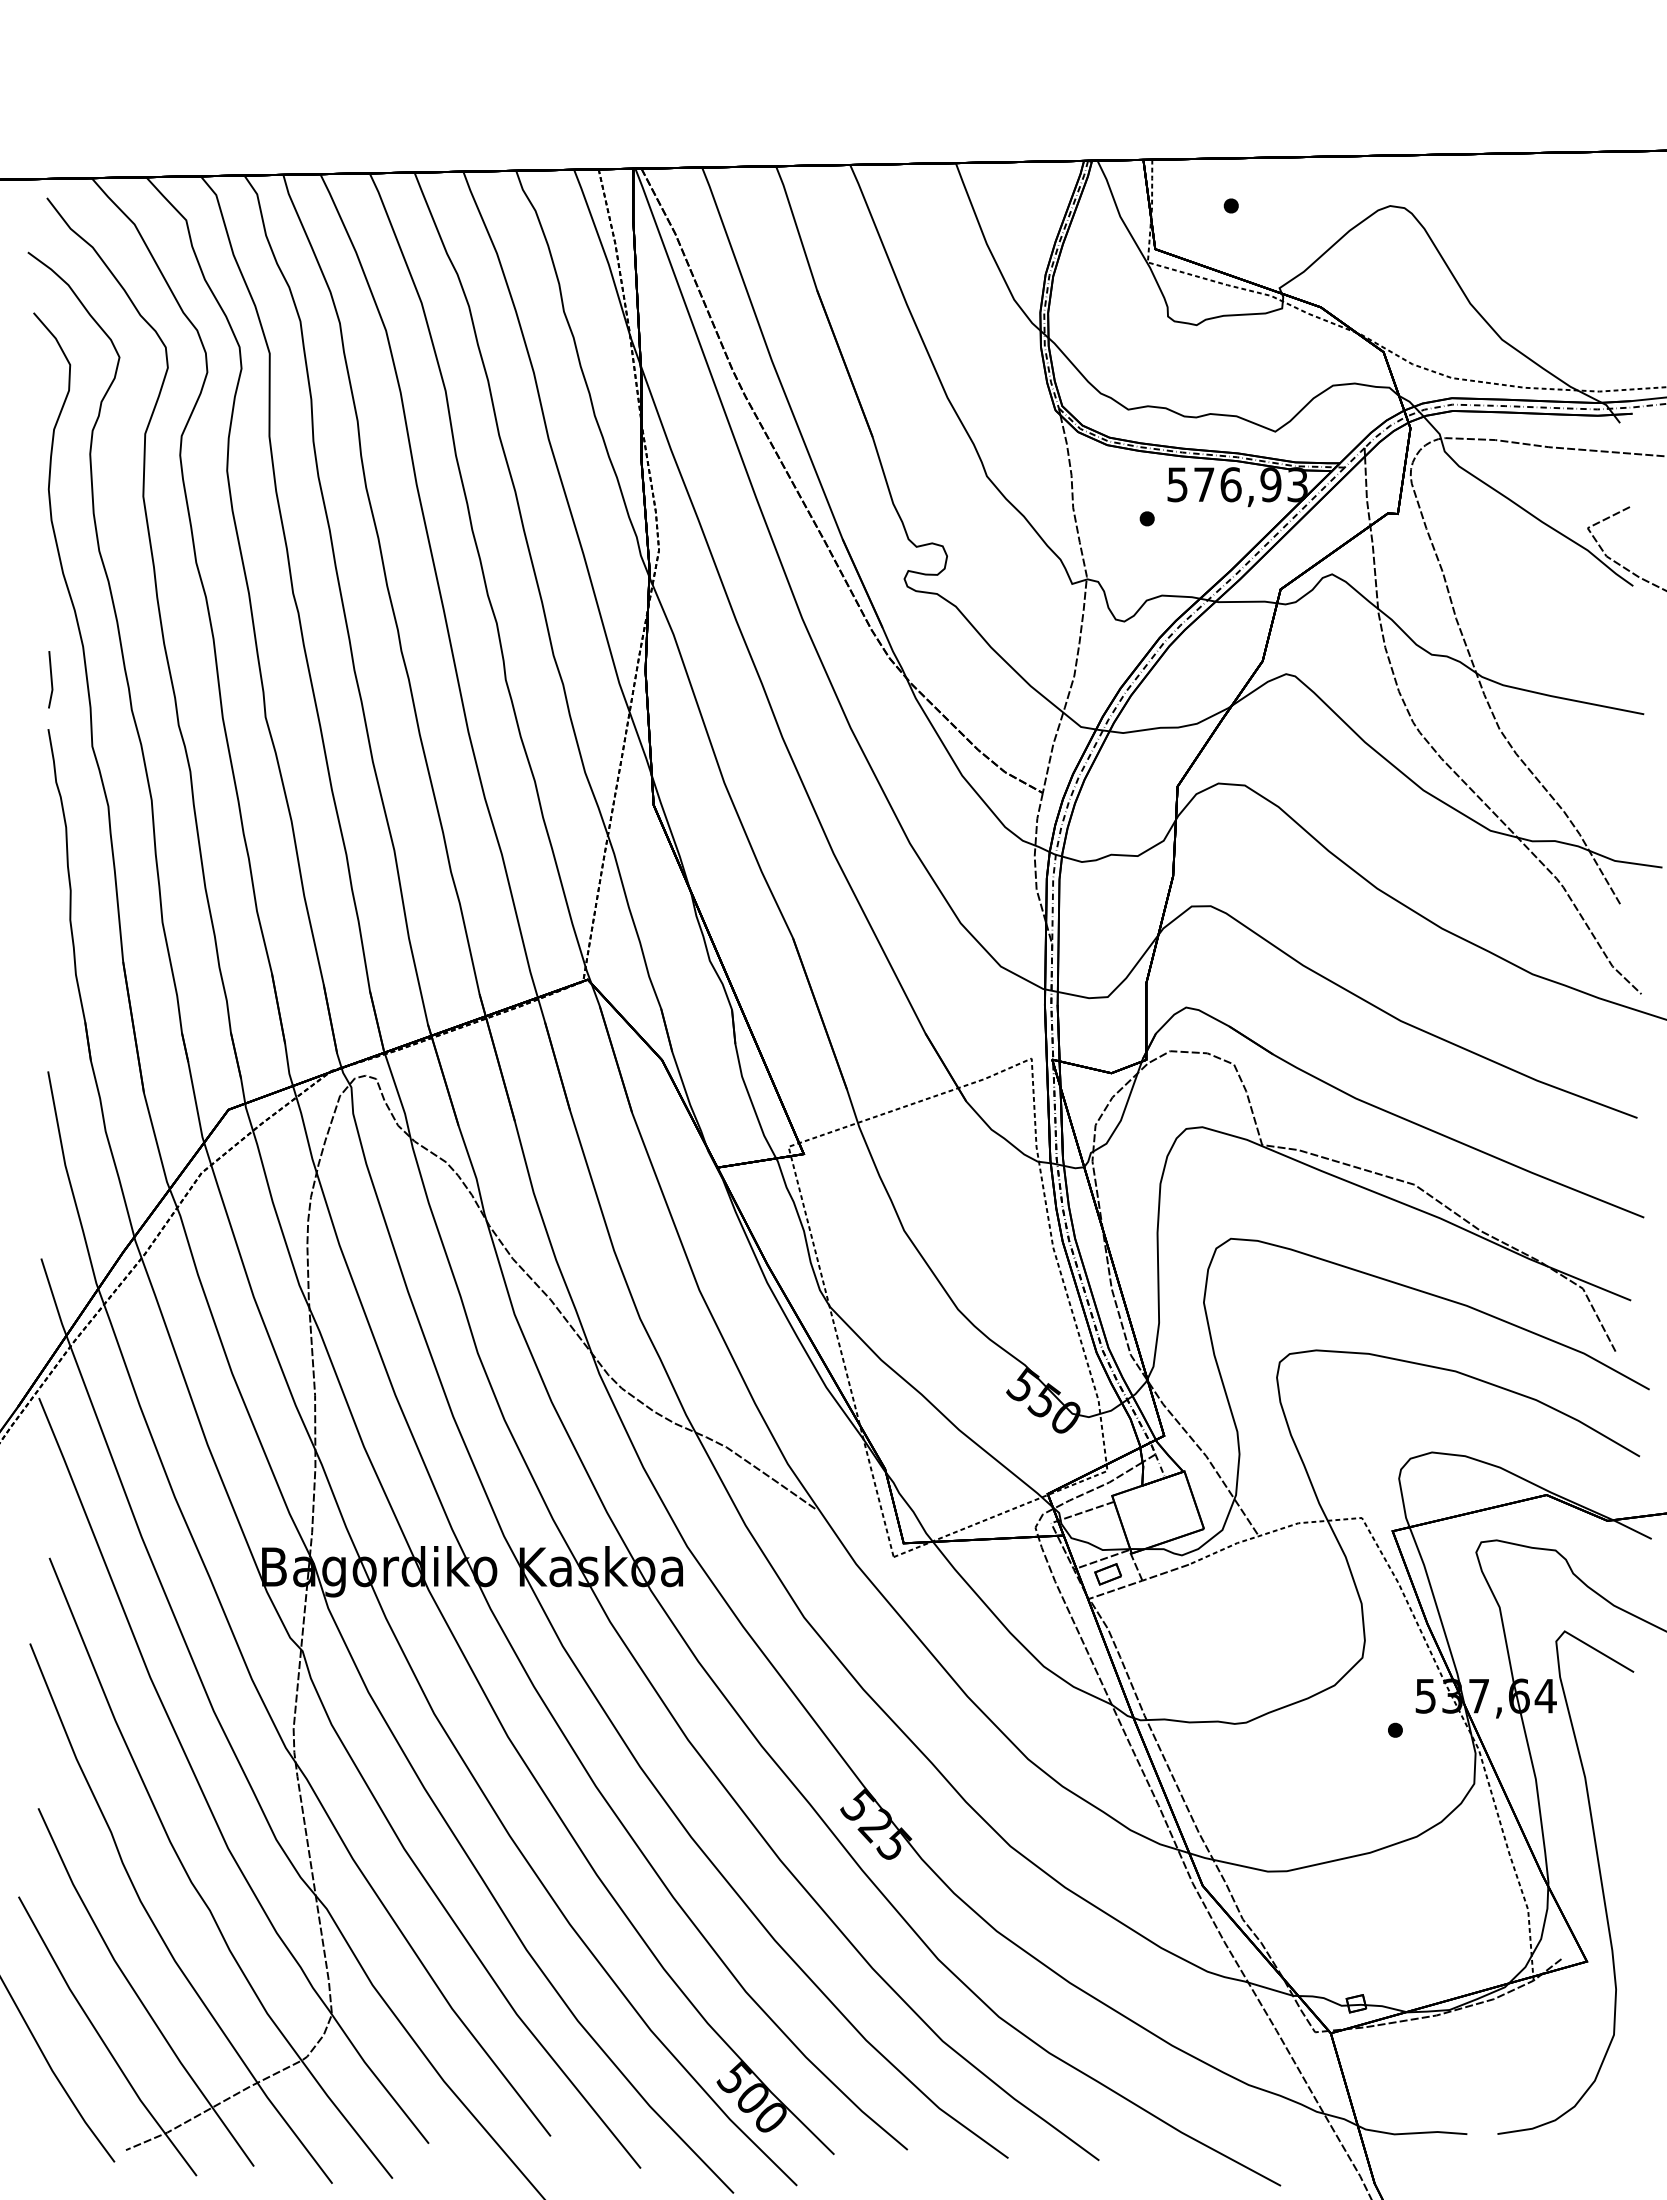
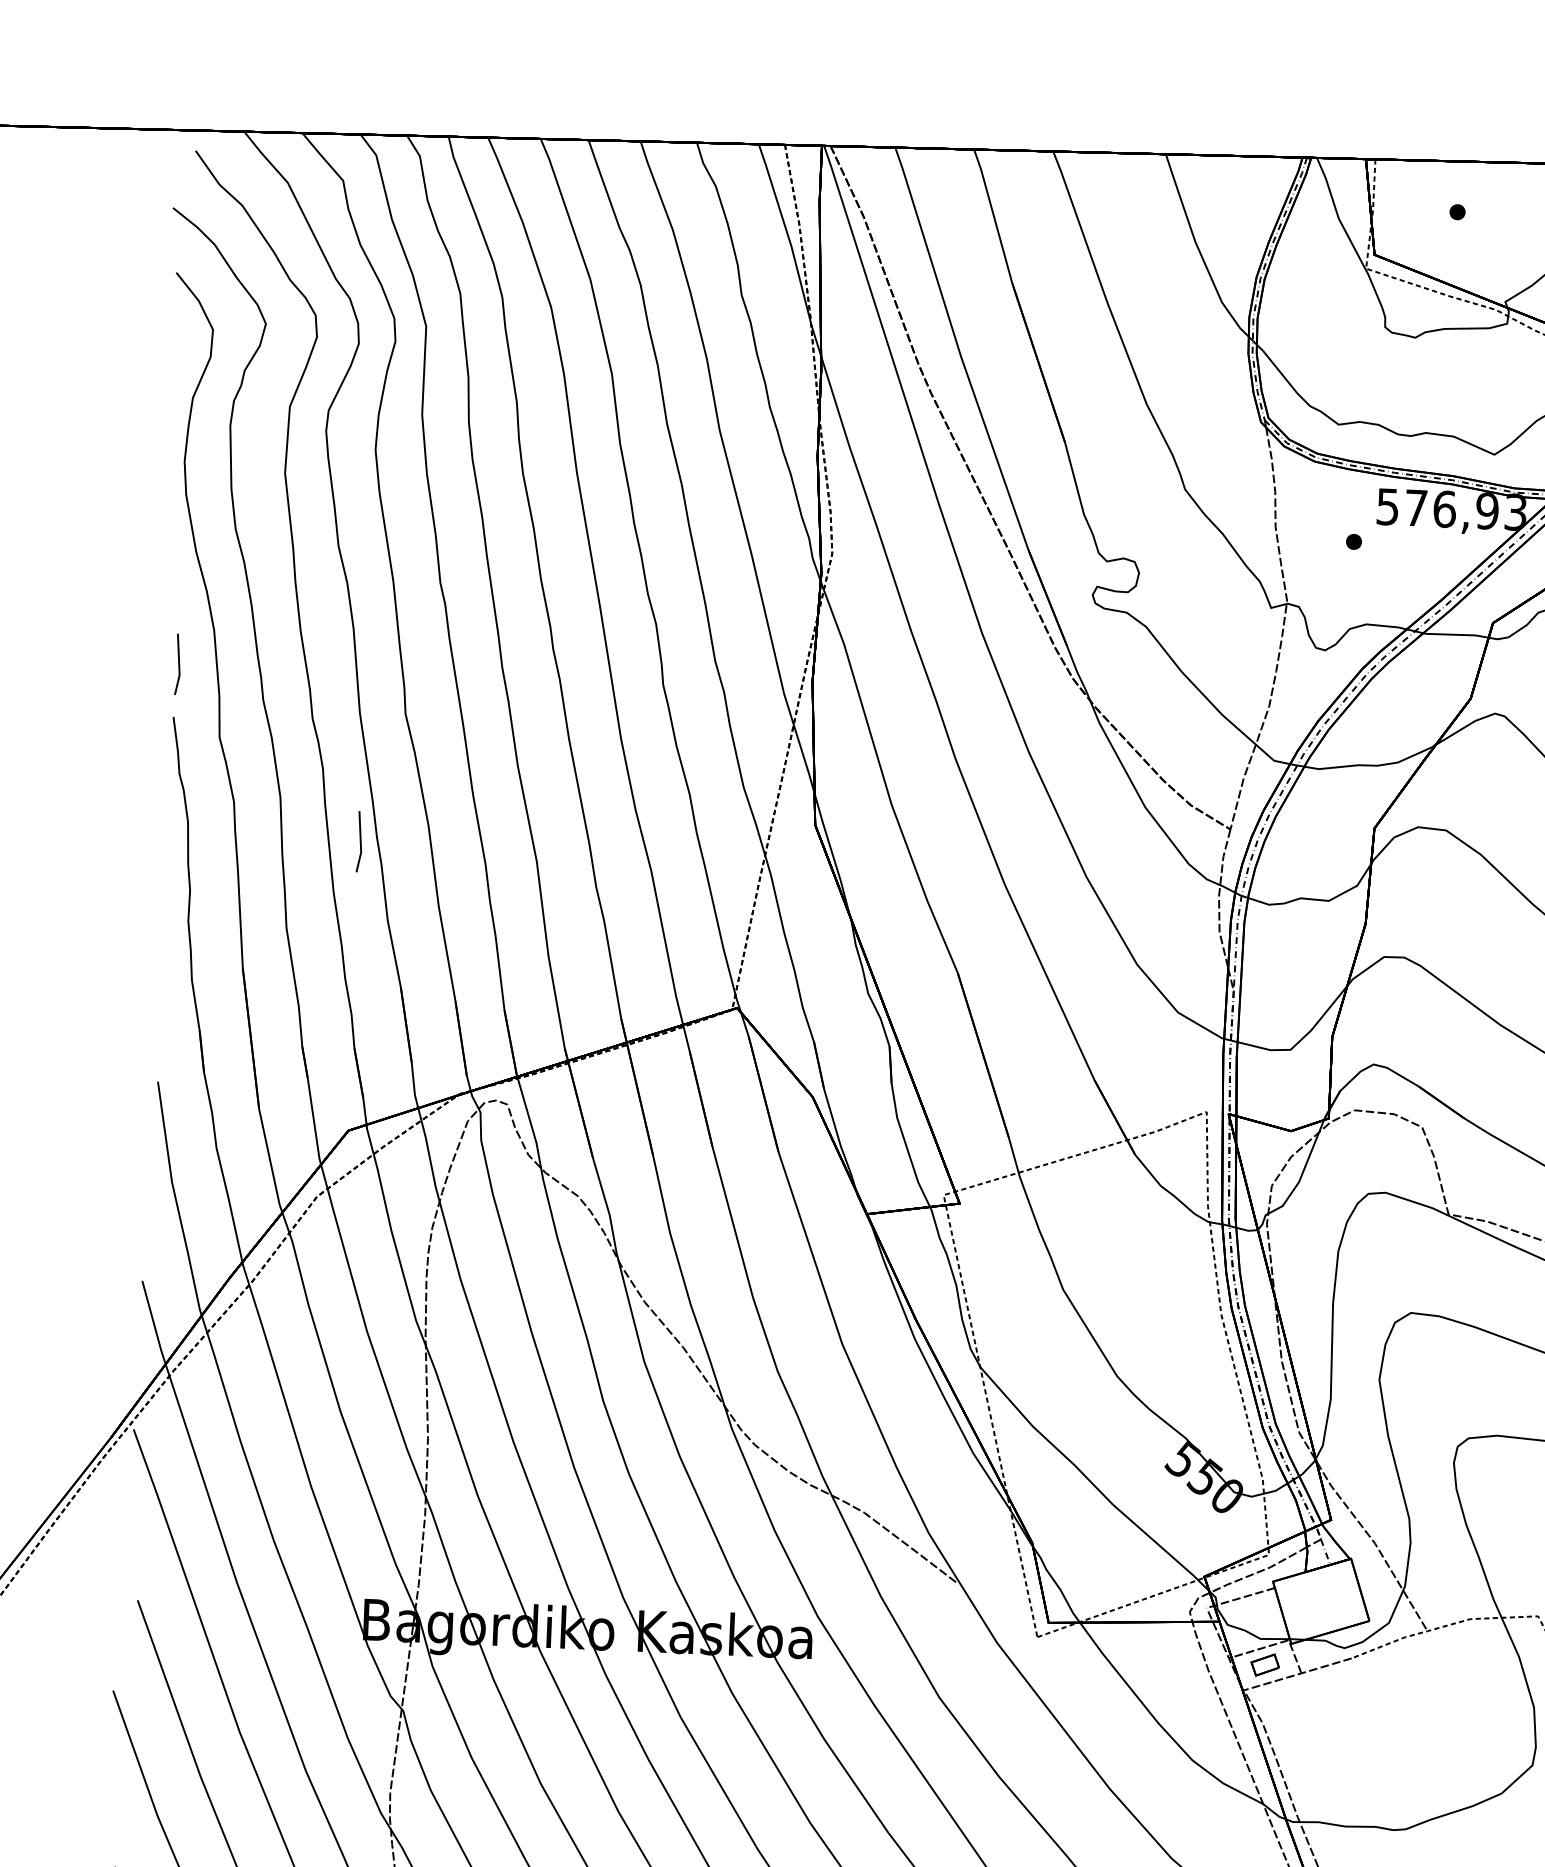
line: (227, 838) -> (359, 841), added

